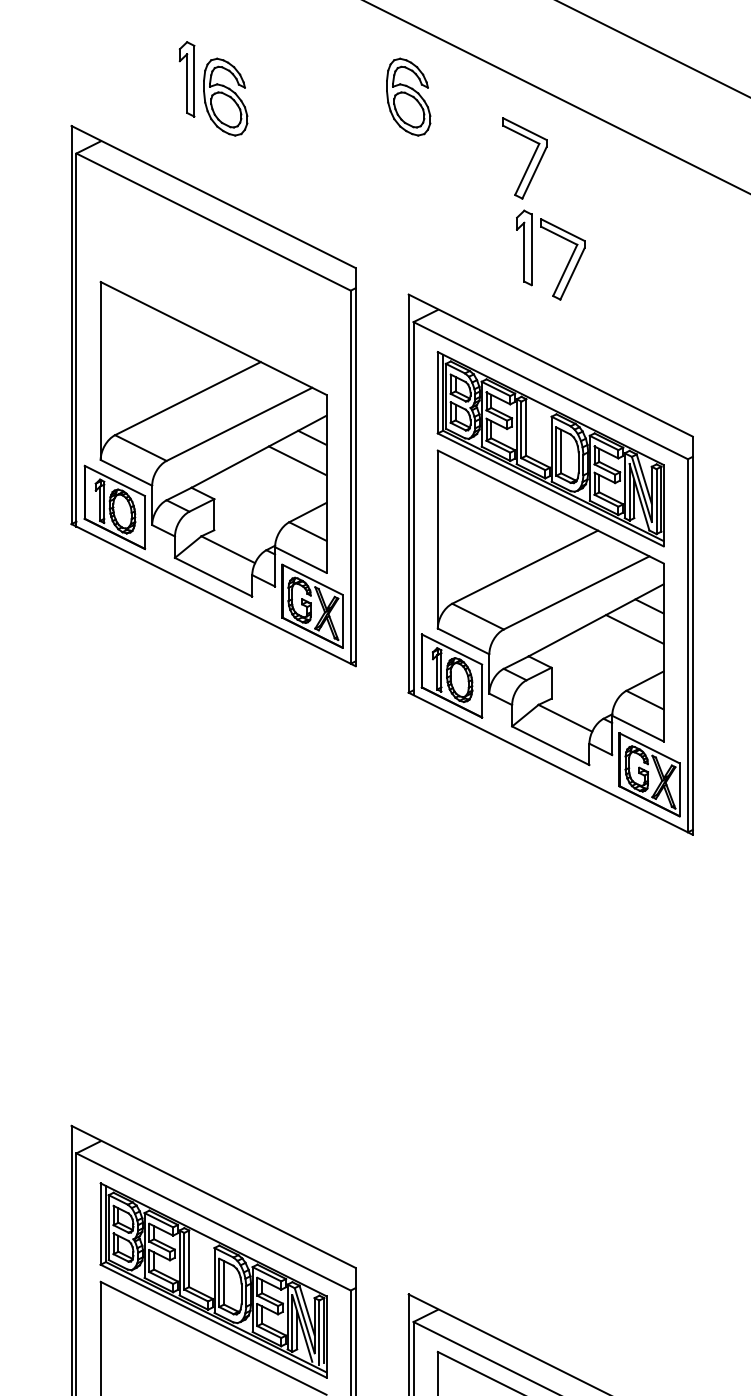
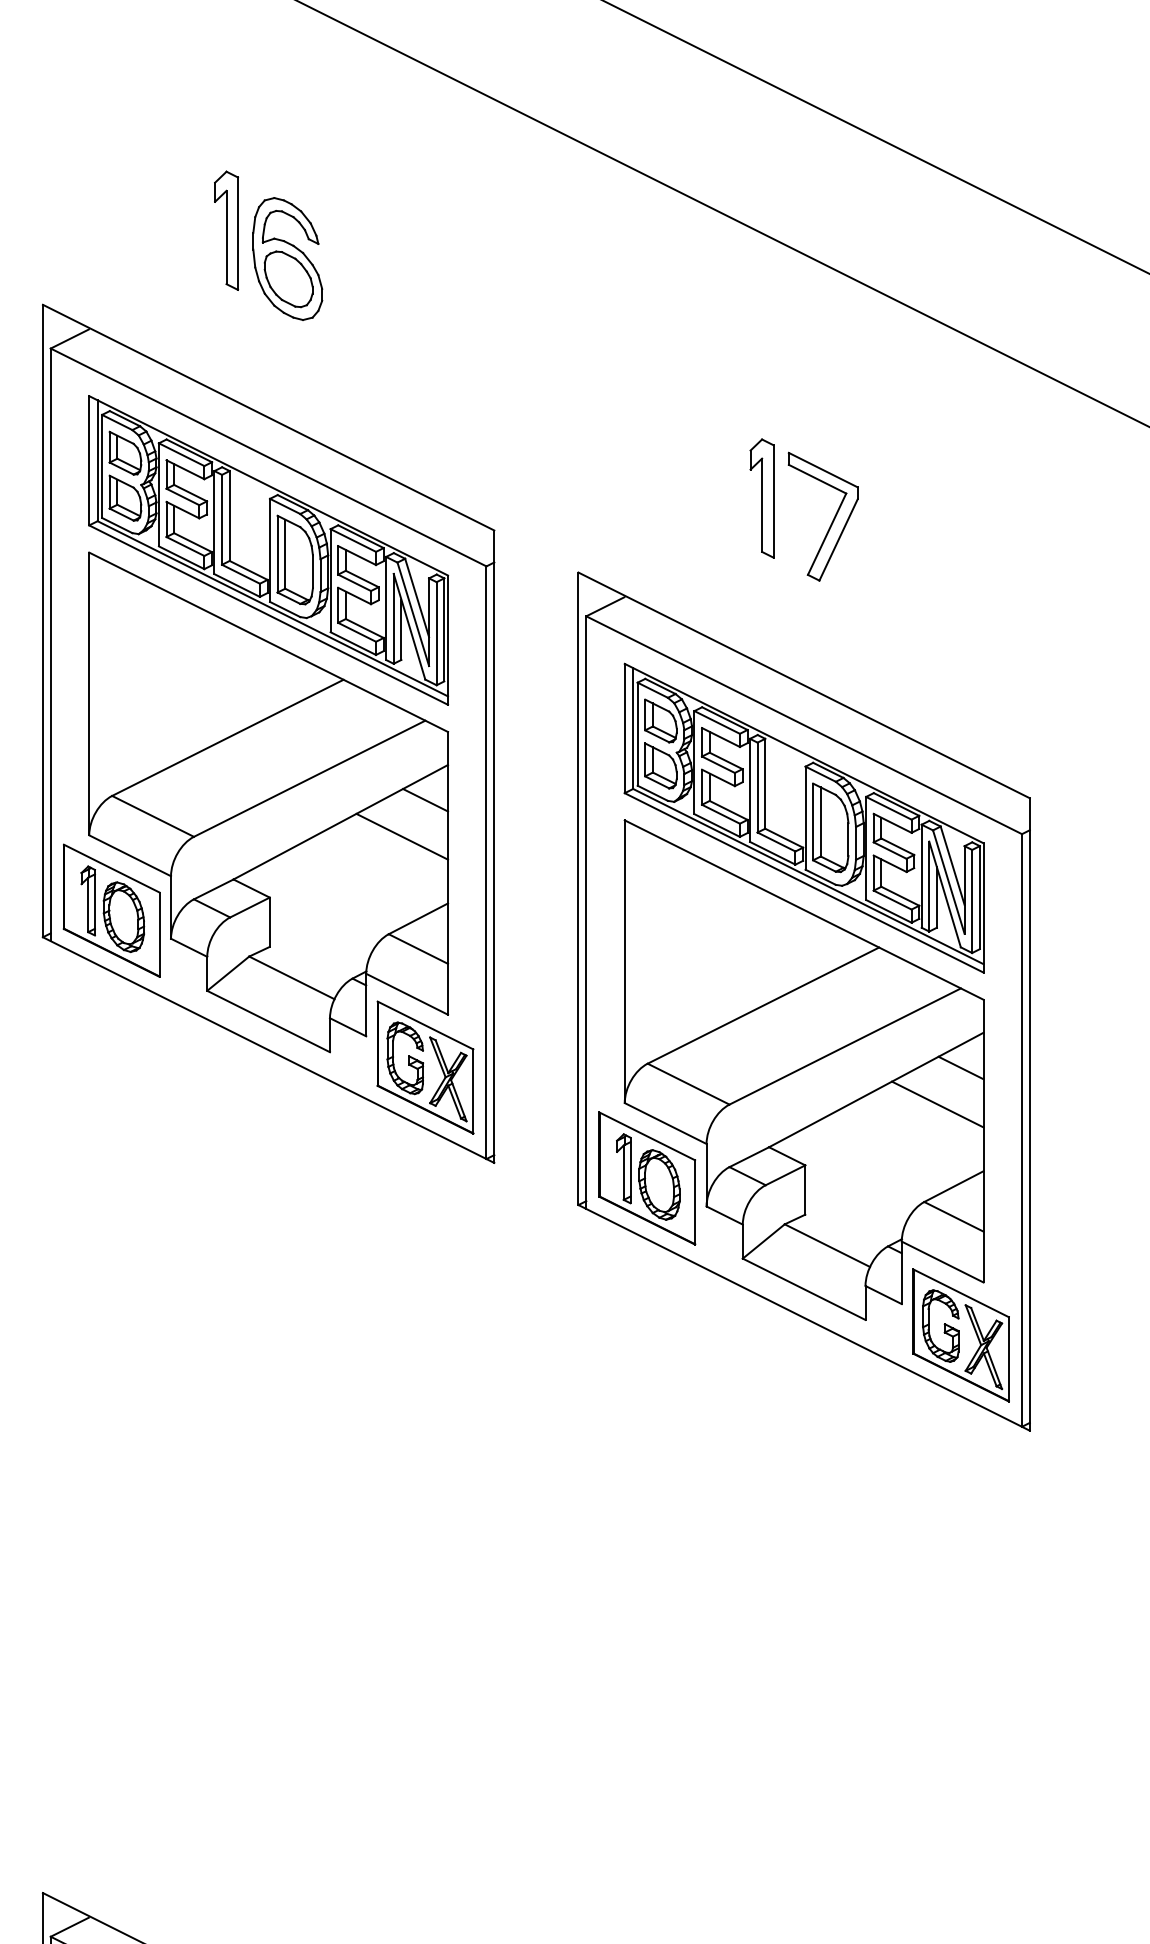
part: (408, 96) -> (578, 257), removed
part: (530, 159) -> (771, 358), removed
part: (213, 280) -> (268, 550), added

